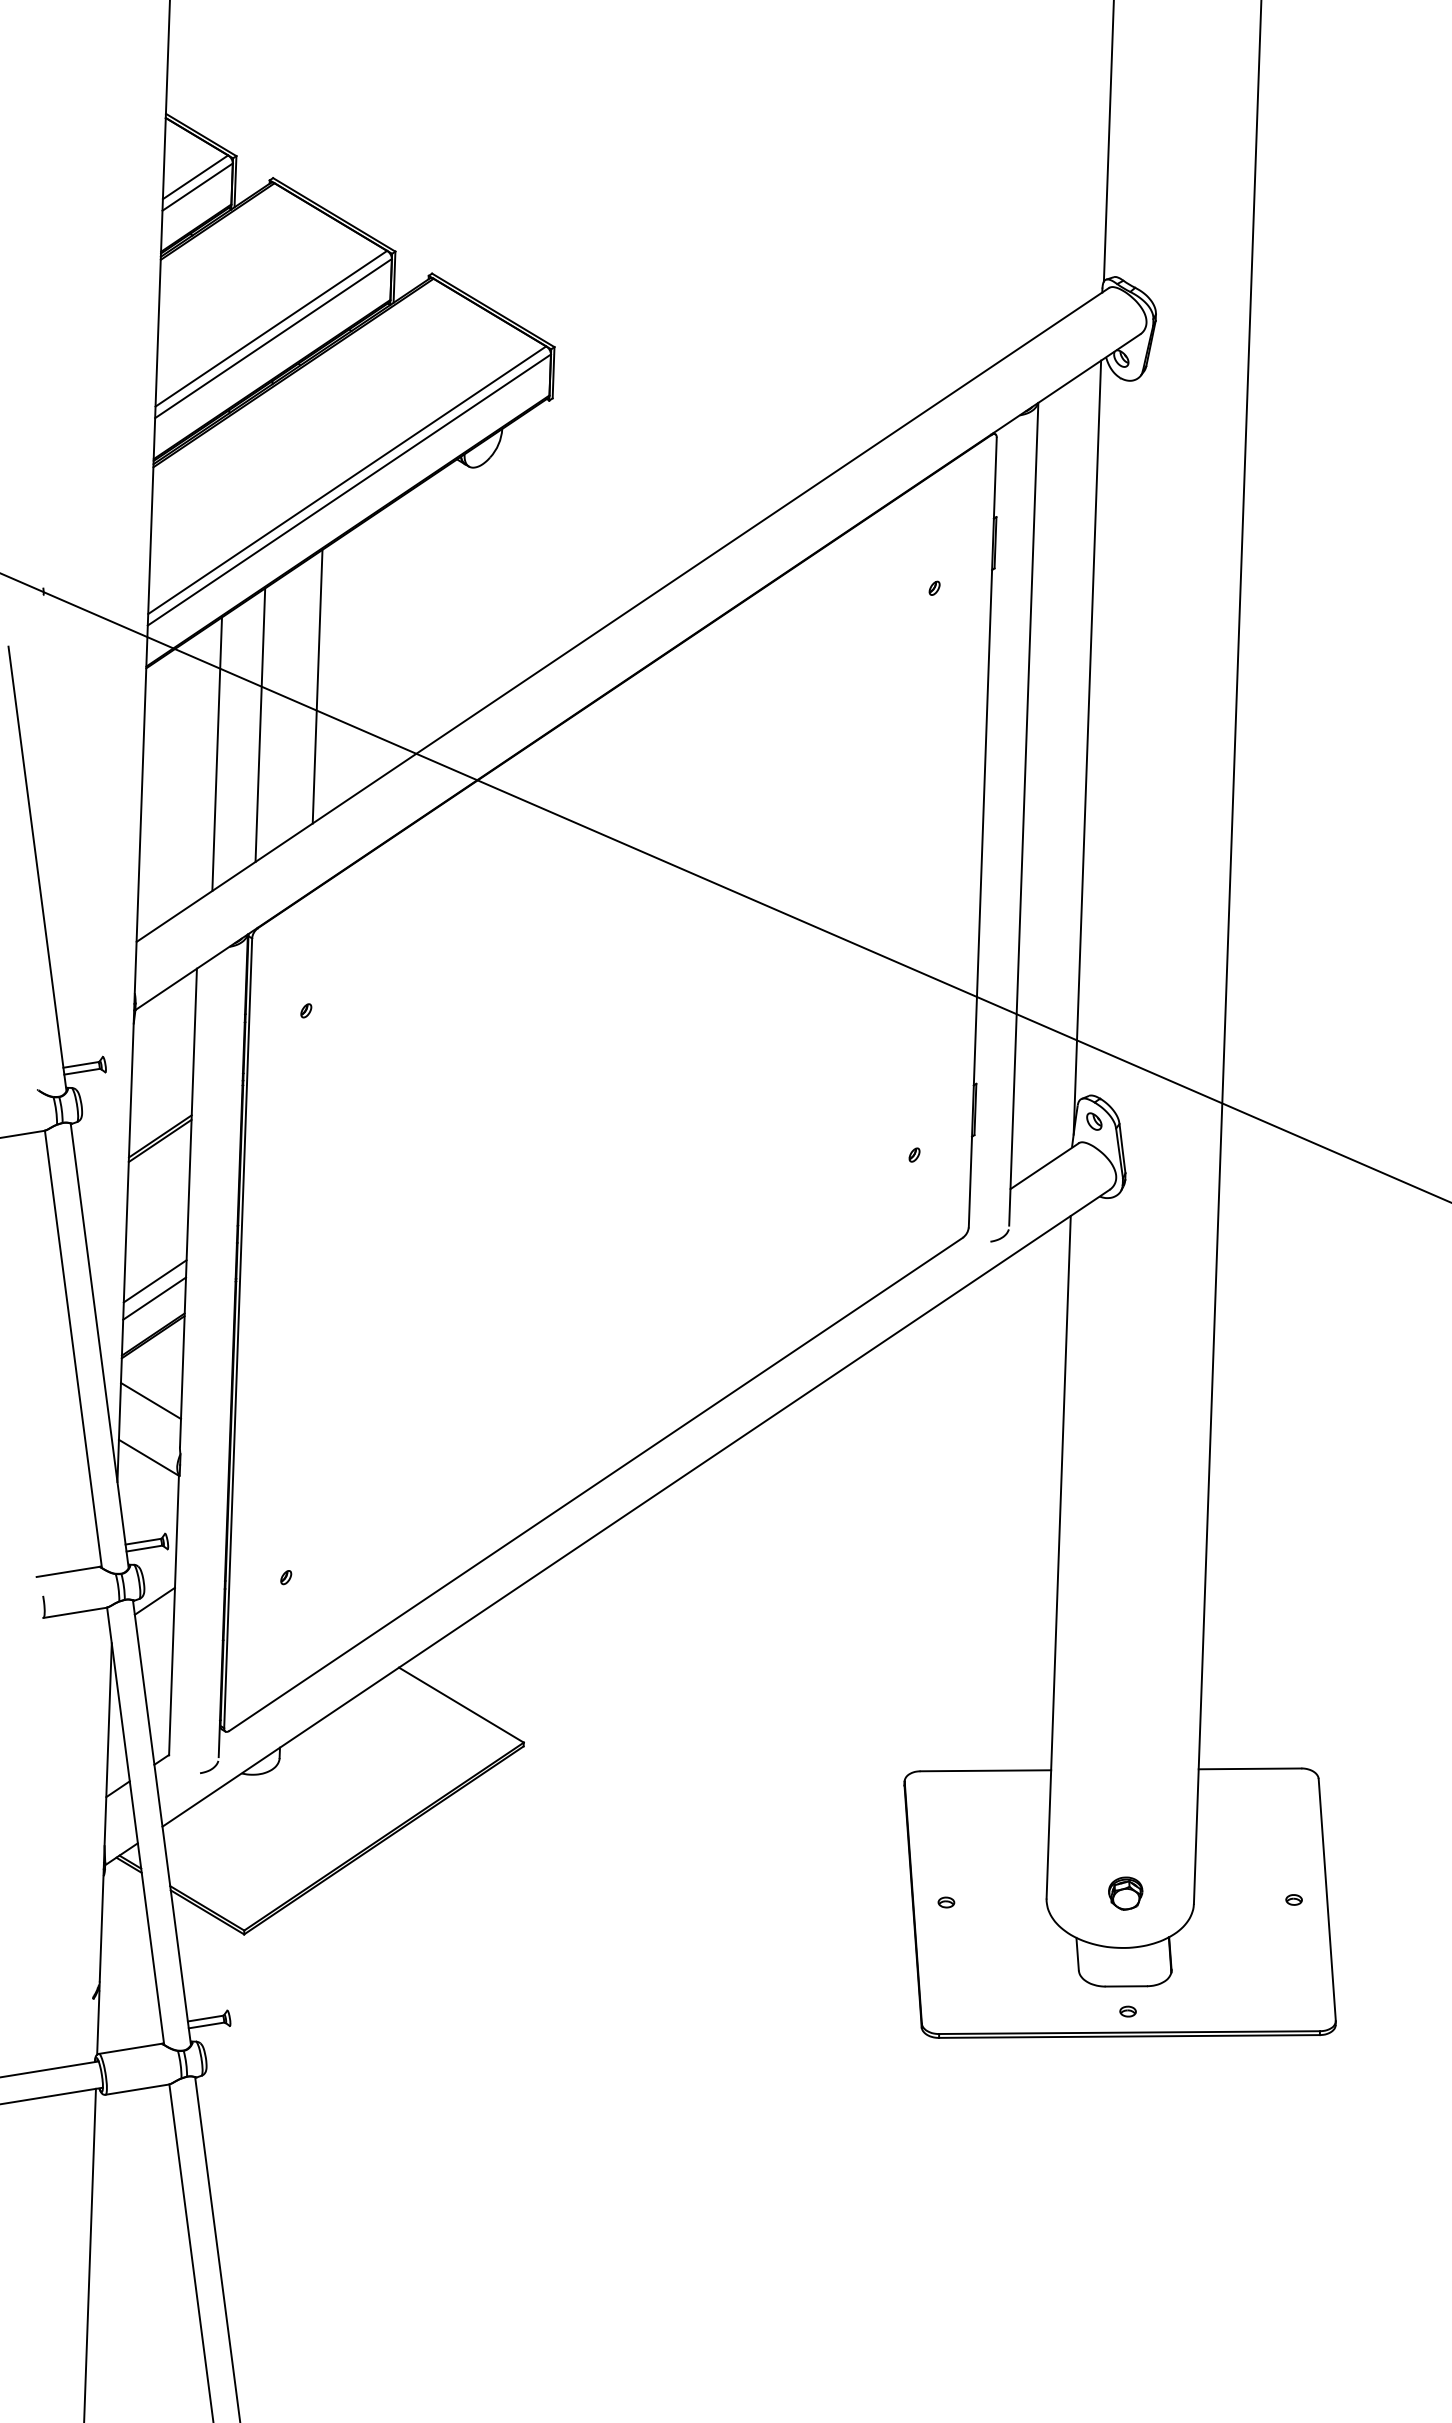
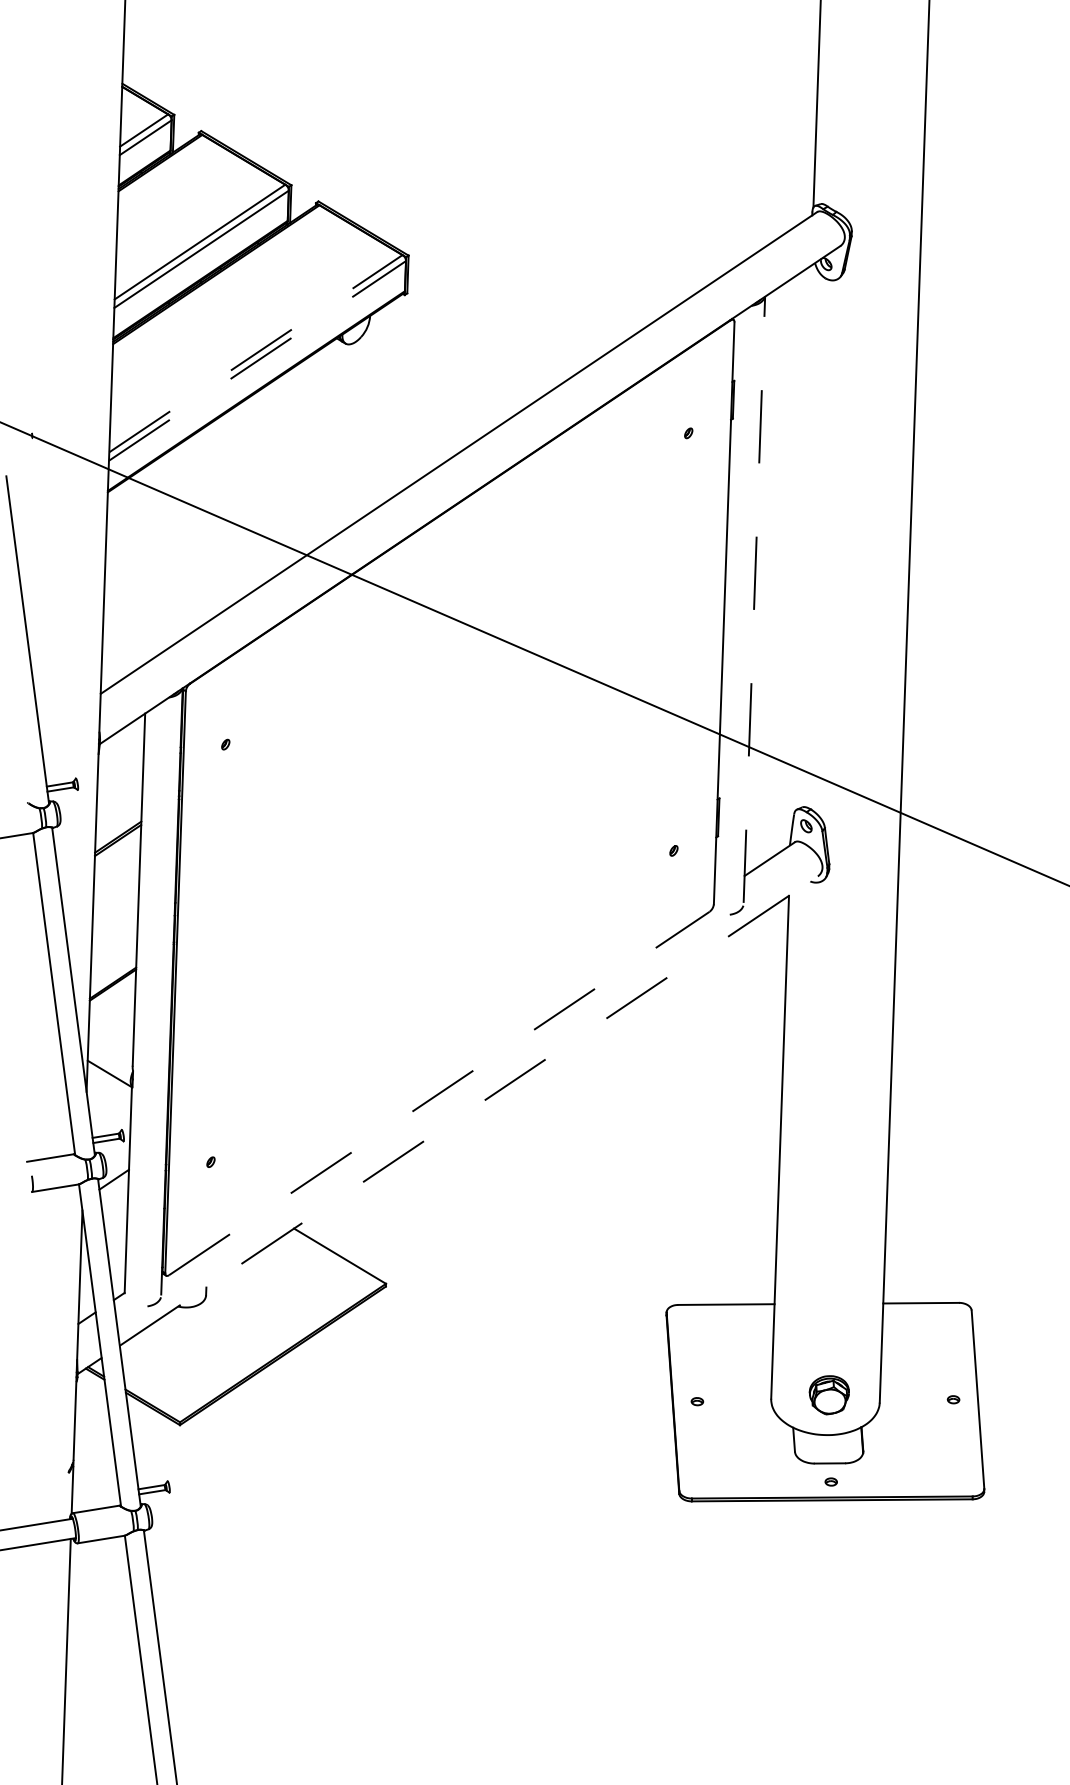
line: (347, 480) -> (256, 353), solid -> dashed
line: (349, 490) -> (257, 361), solid -> dashed
line: (317, 686) -> (234, 505), removed
line: (260, 725) -> (192, 534), removed
line: (1087, 747) -> (801, 550), removed
line: (217, 753) -> (160, 555), removed
line: (1023, 814) -> (754, 599), solid -> dashed
line: (154, 1281) -> (113, 944), removed
line: (154, 1298) -> (113, 956), removed
line: (151, 1401) -> (111, 1032), removed
line: (596, 1484) -> (439, 1093), solid -> dashed
line: (636, 1508) -> (469, 1111), solid -> dashed
part: (1125, 1893) -> (829, 1394), size x1.6

